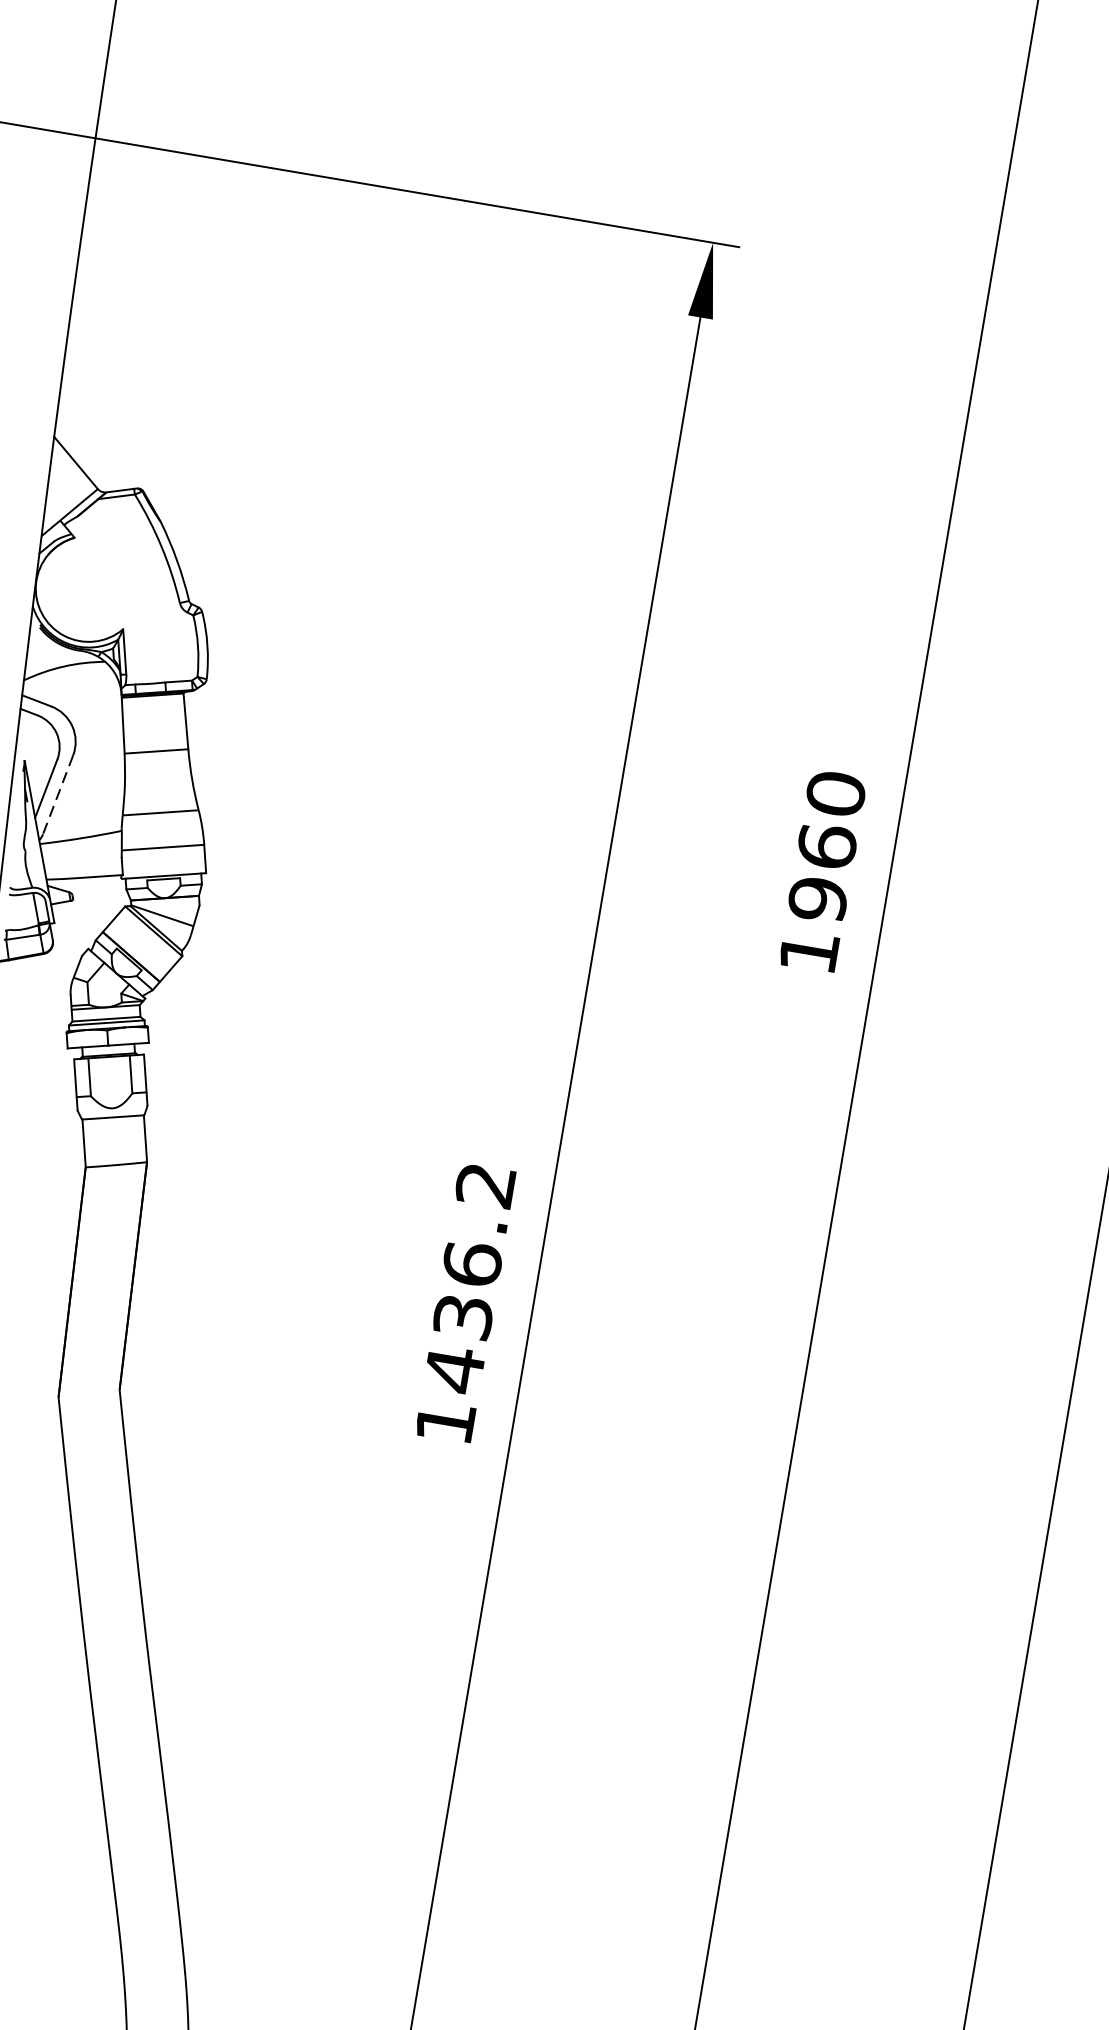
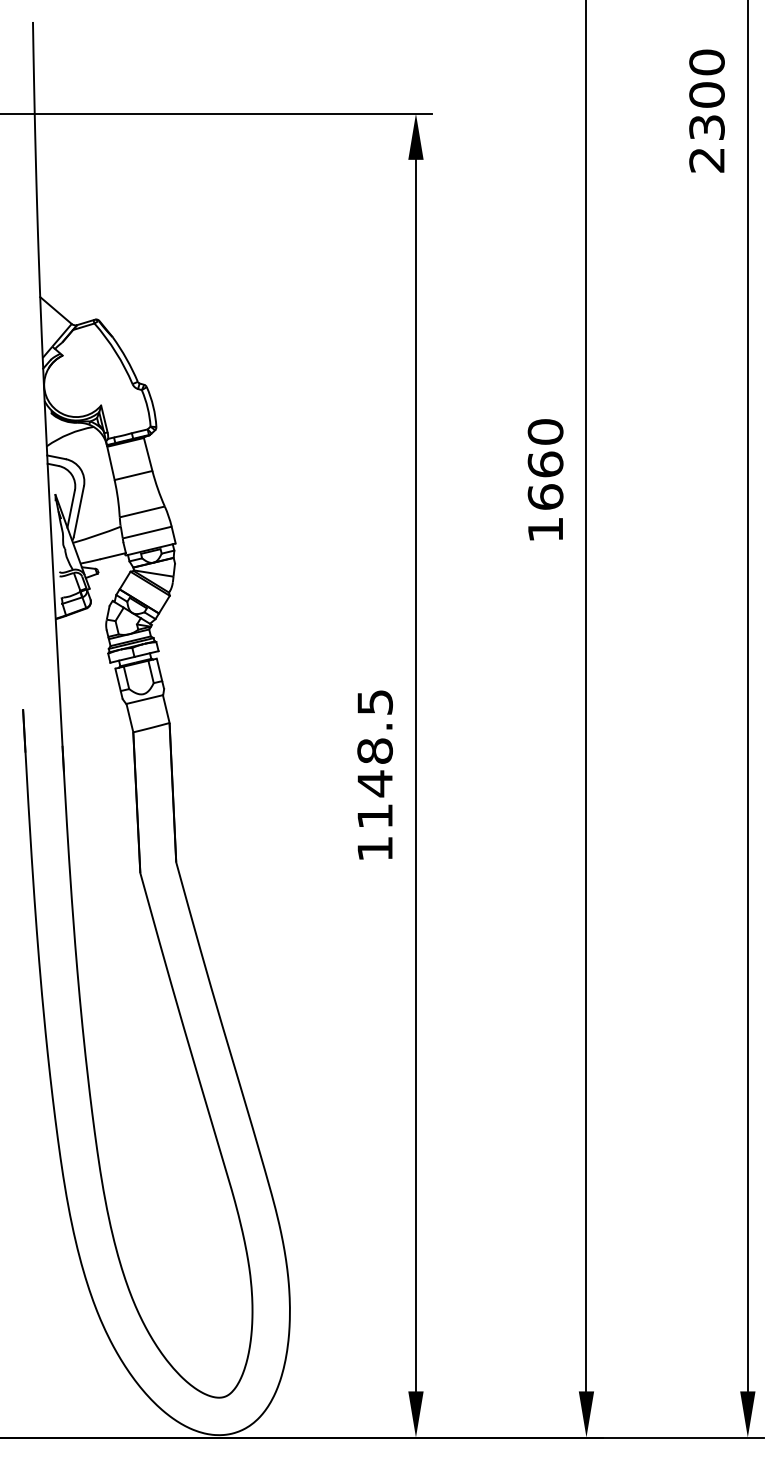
line: (57, 794) -> (78, 511), dashed -> solid
text: (817, 899) -> (545, 497), 1960 -> 1660
text: (468, 1279) -> (374, 760), 1436.2 -> 1148.5

